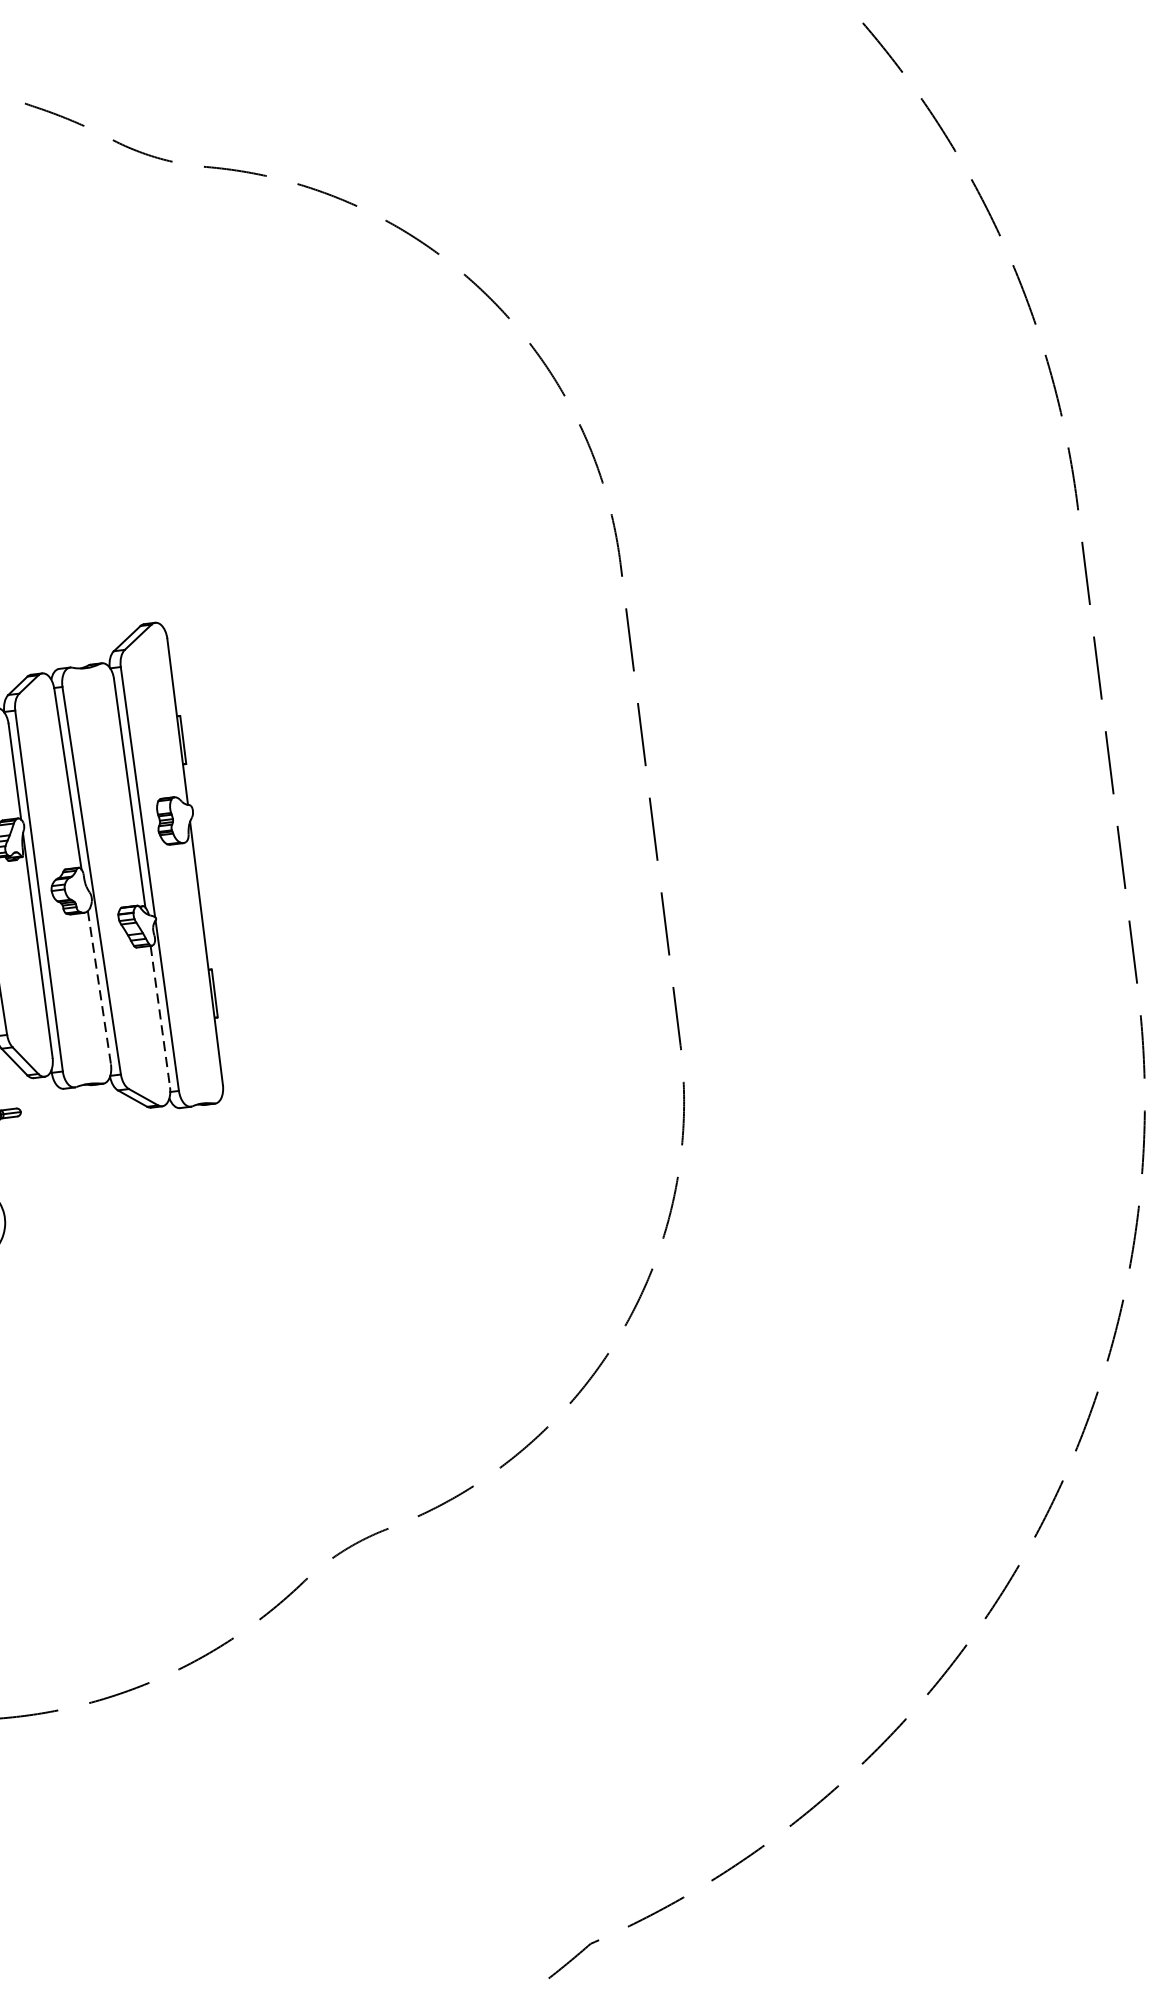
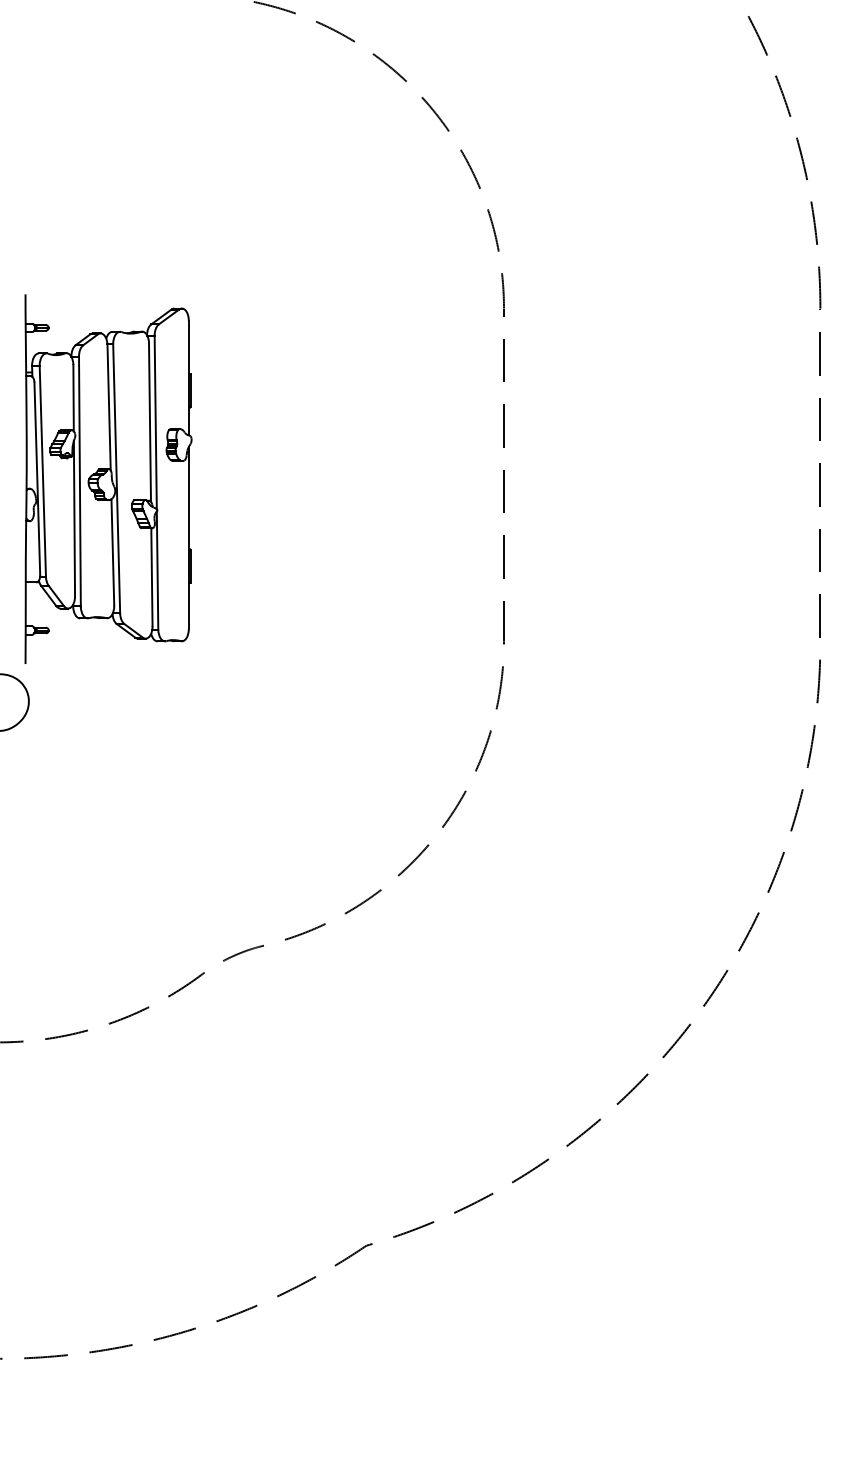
line: (98, 987) -> (112, 552), dashed -> solid
line: (159, 1016) -> (151, 577), dashed -> solid

